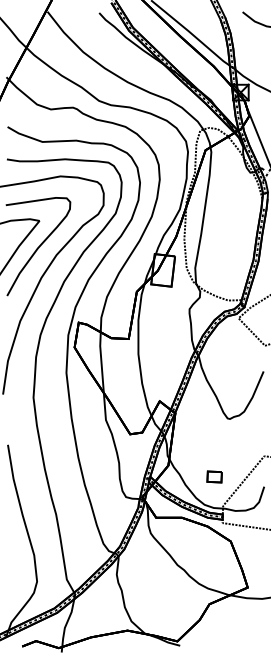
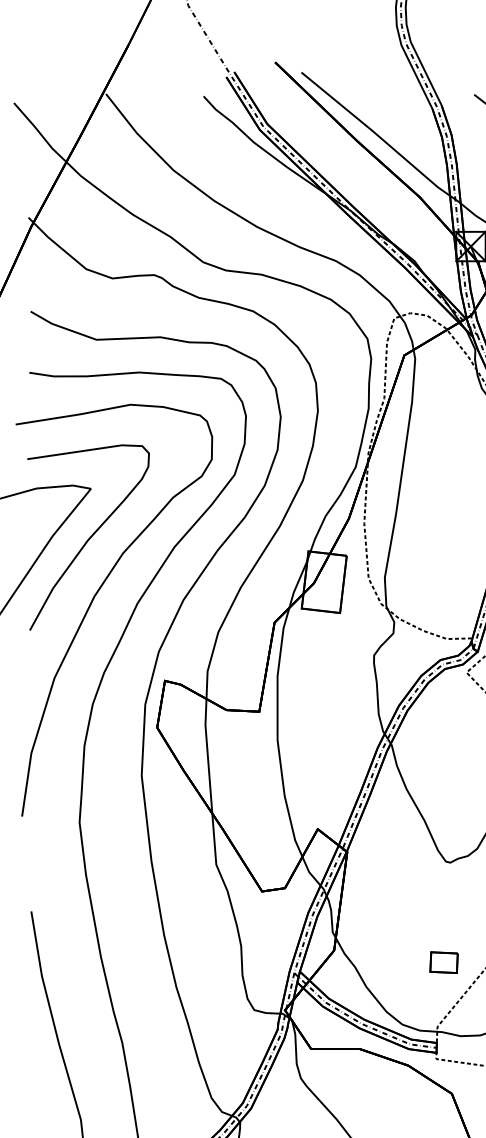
part: (214, 476) -> (443, 961), moved

